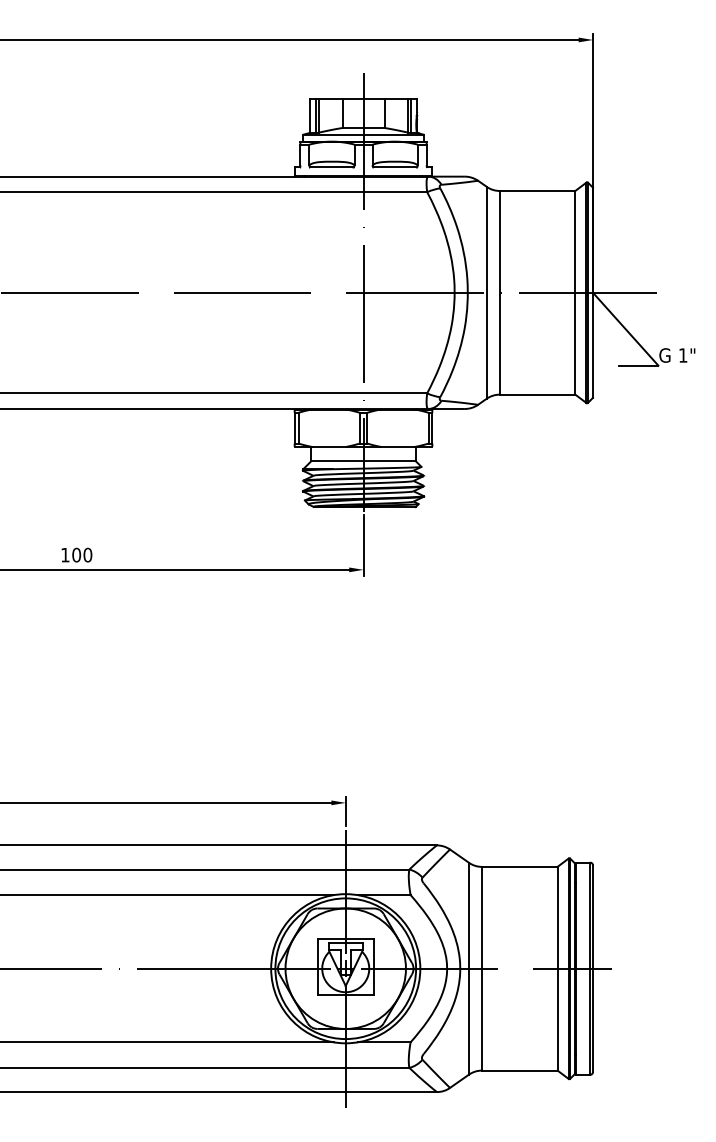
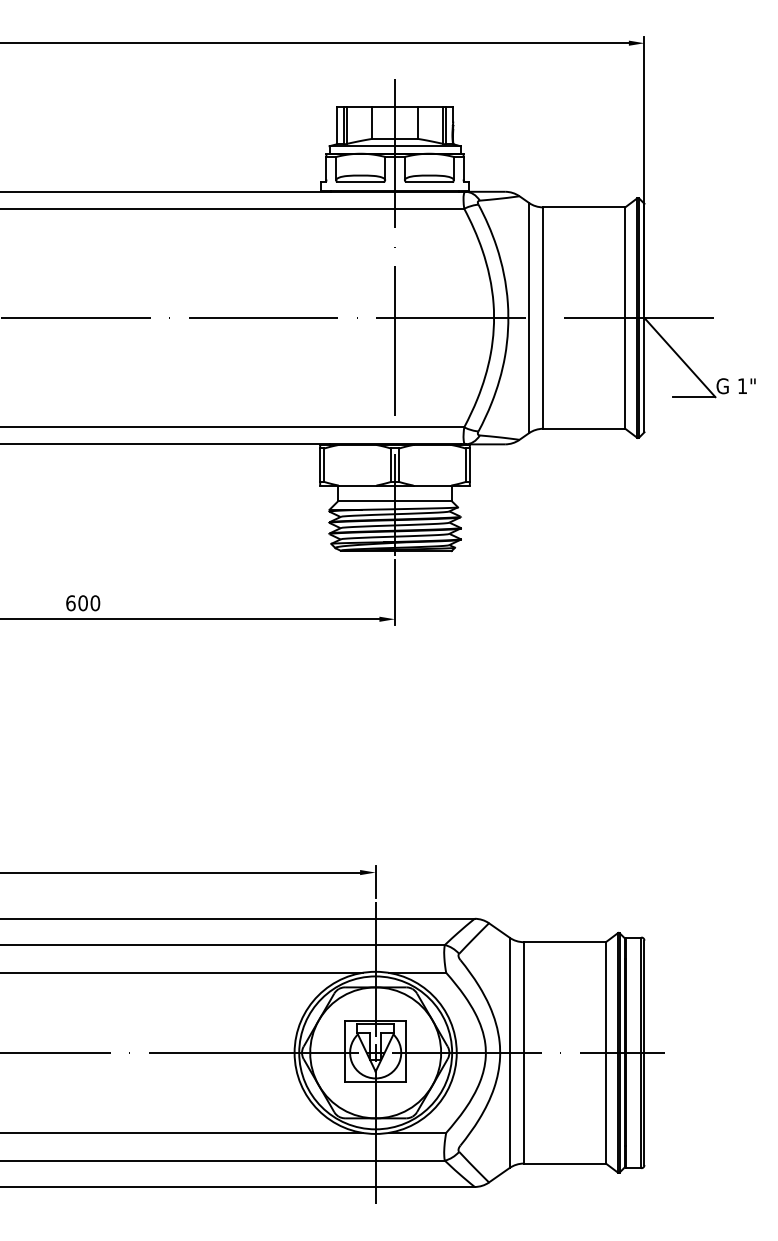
text: (65, 554) -> (71, 602), 100 -> 600

